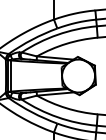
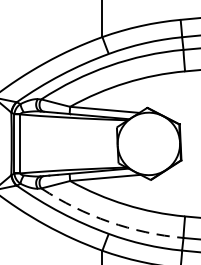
arc: (57, 117) -> (109, 222), solid -> dashed

